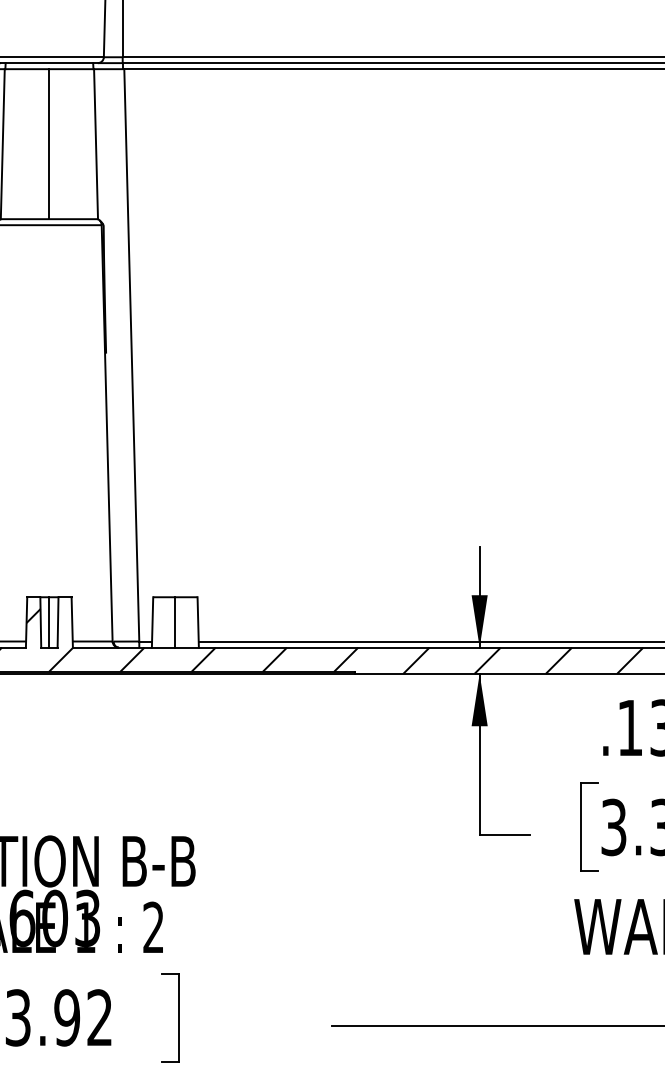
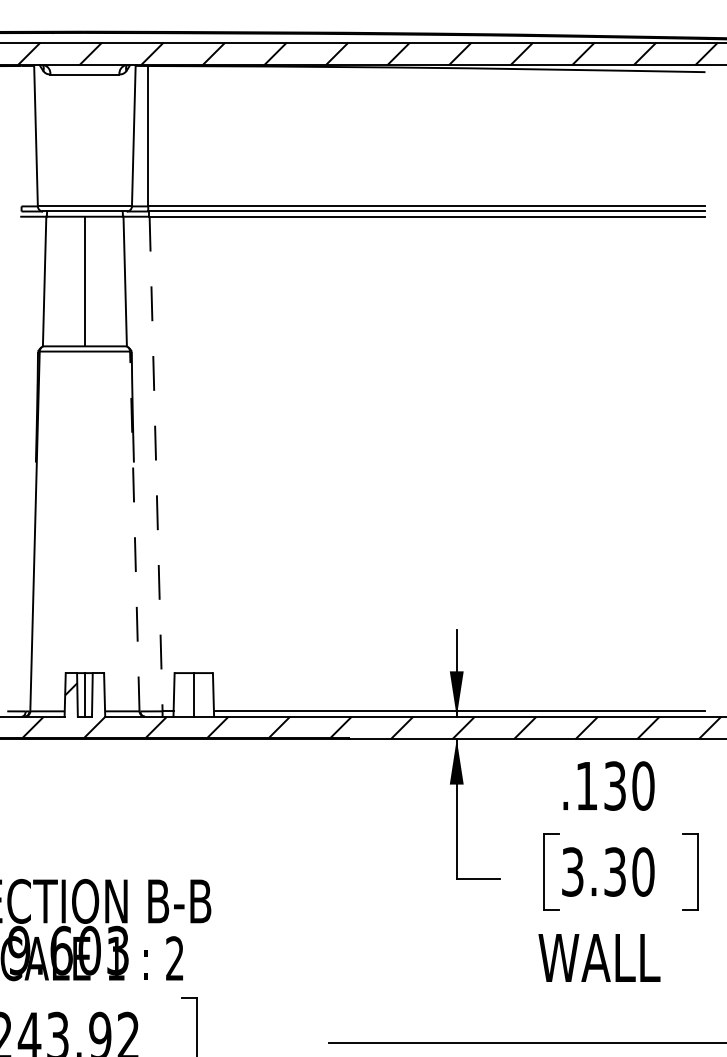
line: (132, 355) -> (156, 464), solid -> dashed
line: (106, 433) -> (134, 531), solid -> dashed

